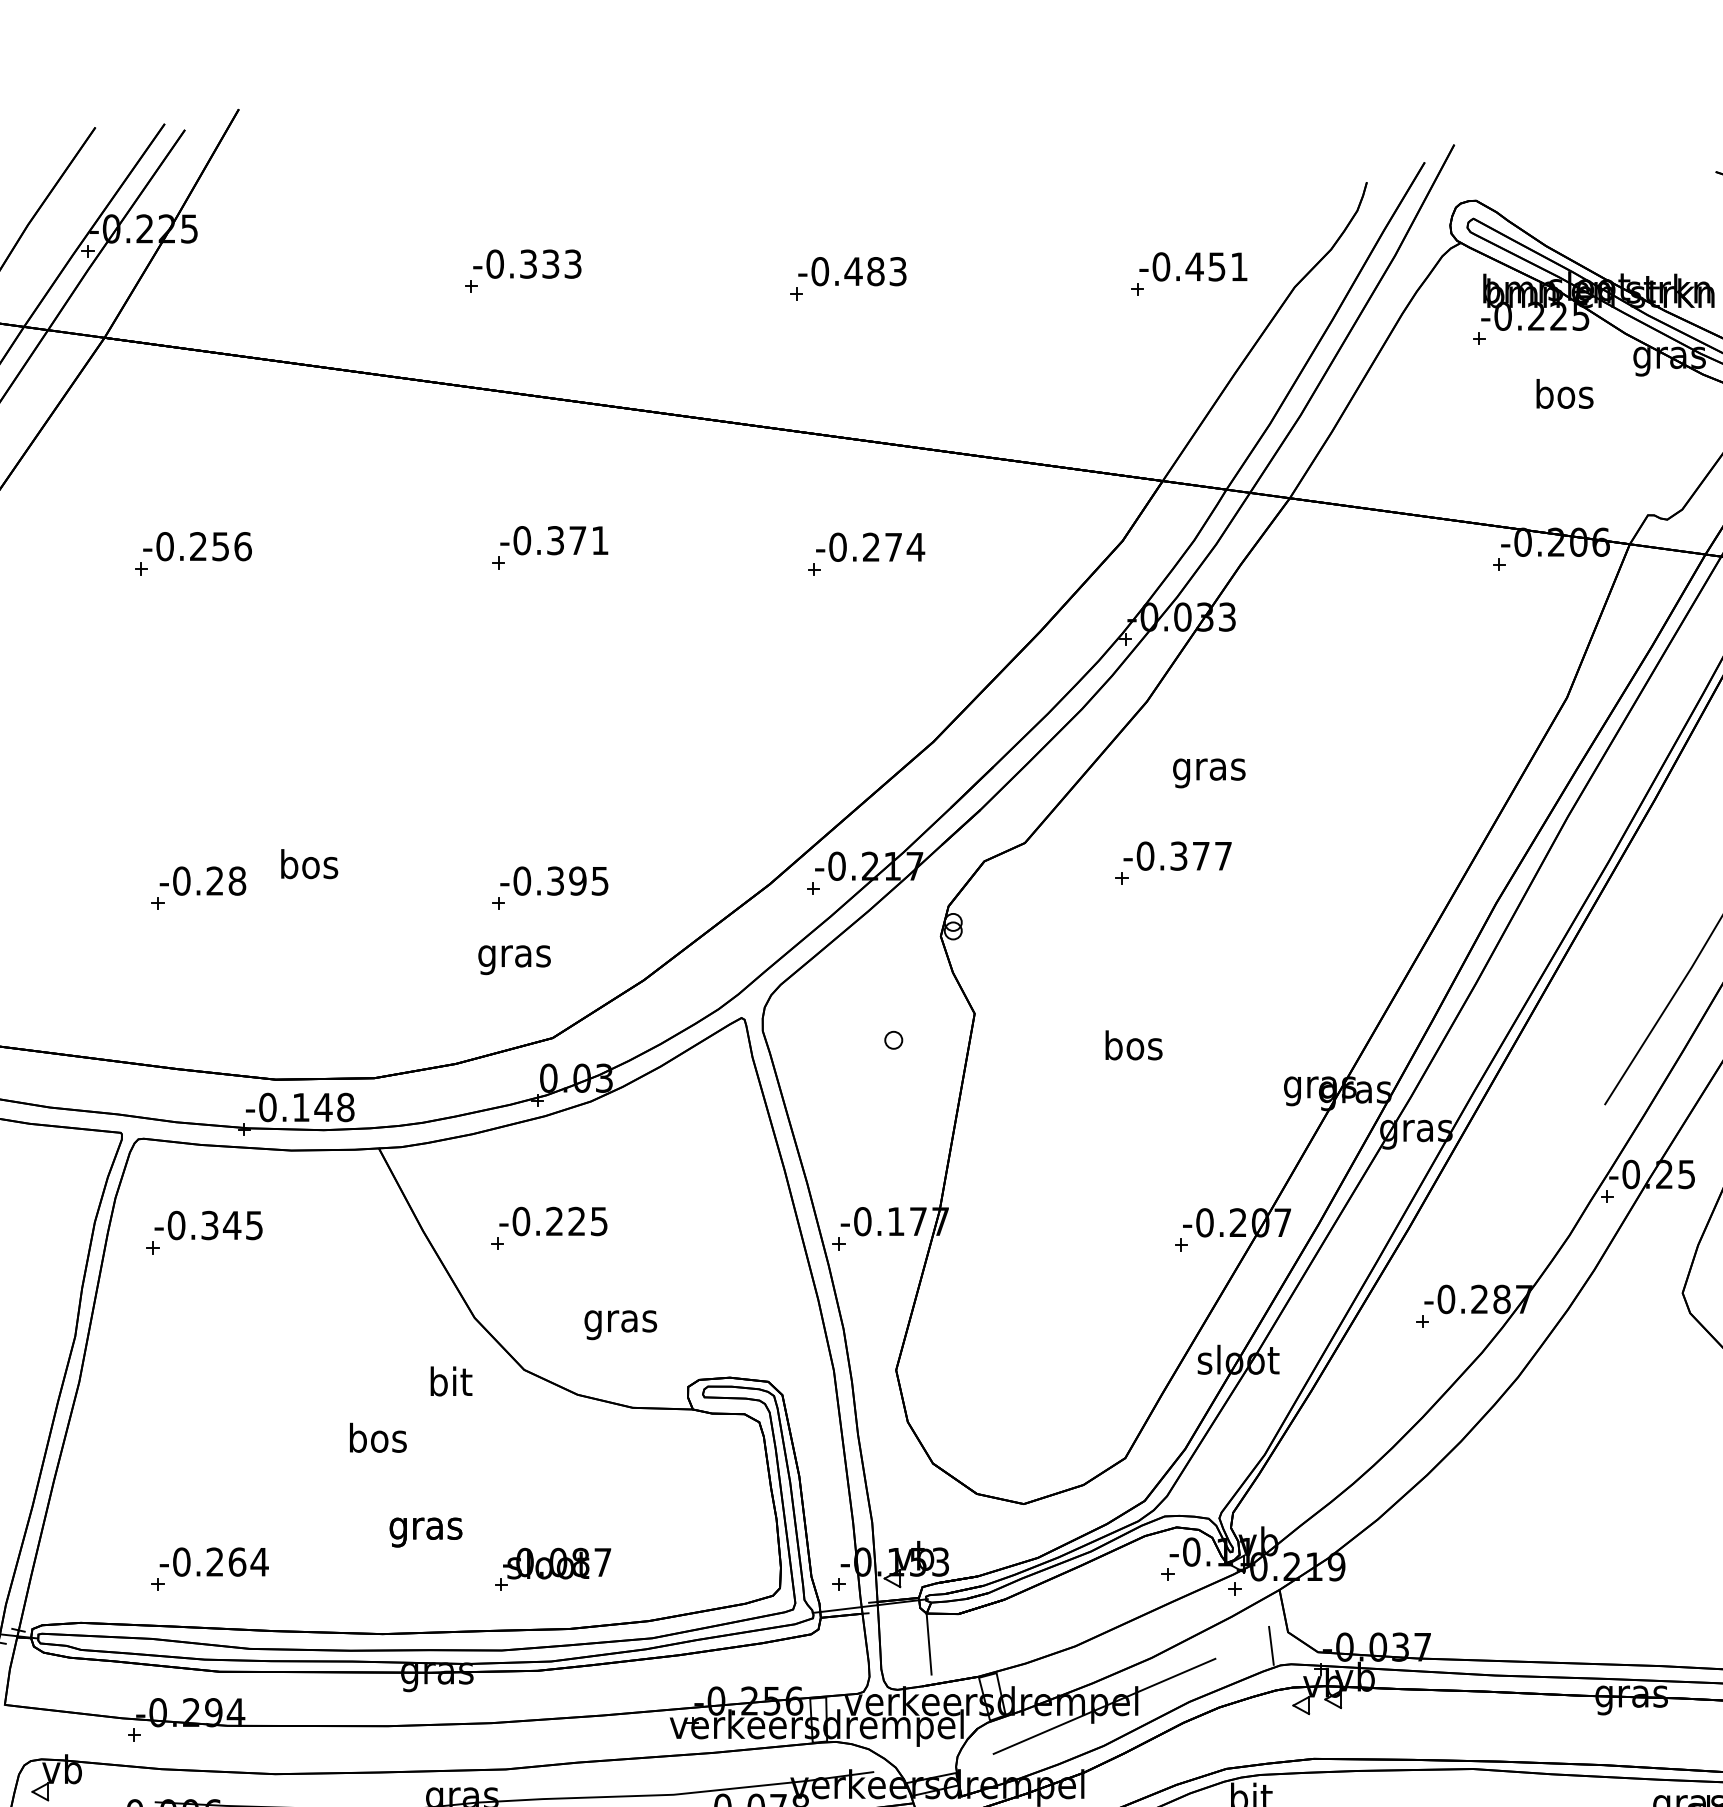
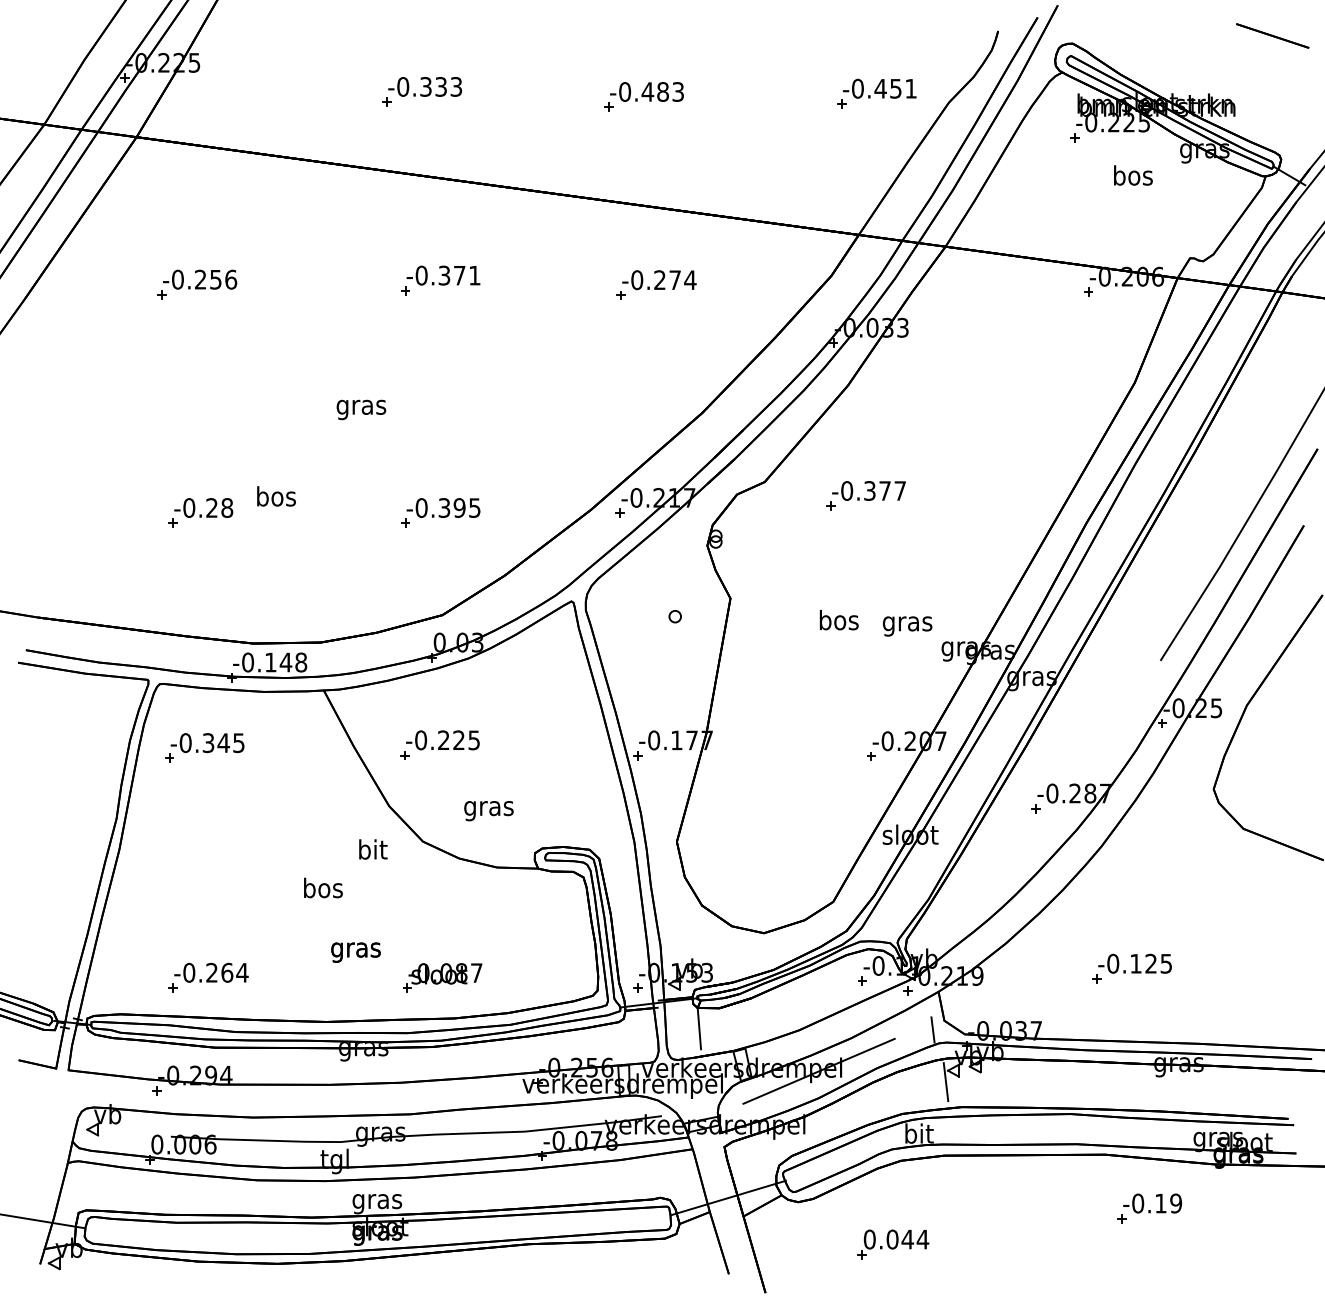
text: (1209, 773) -> (907, 626), moved
text: (514, 959) -> (361, 409), moved
part: (1562, 1555) -> (1131, 968), added
line: (1289, 1722) -> (945, 1082), added

